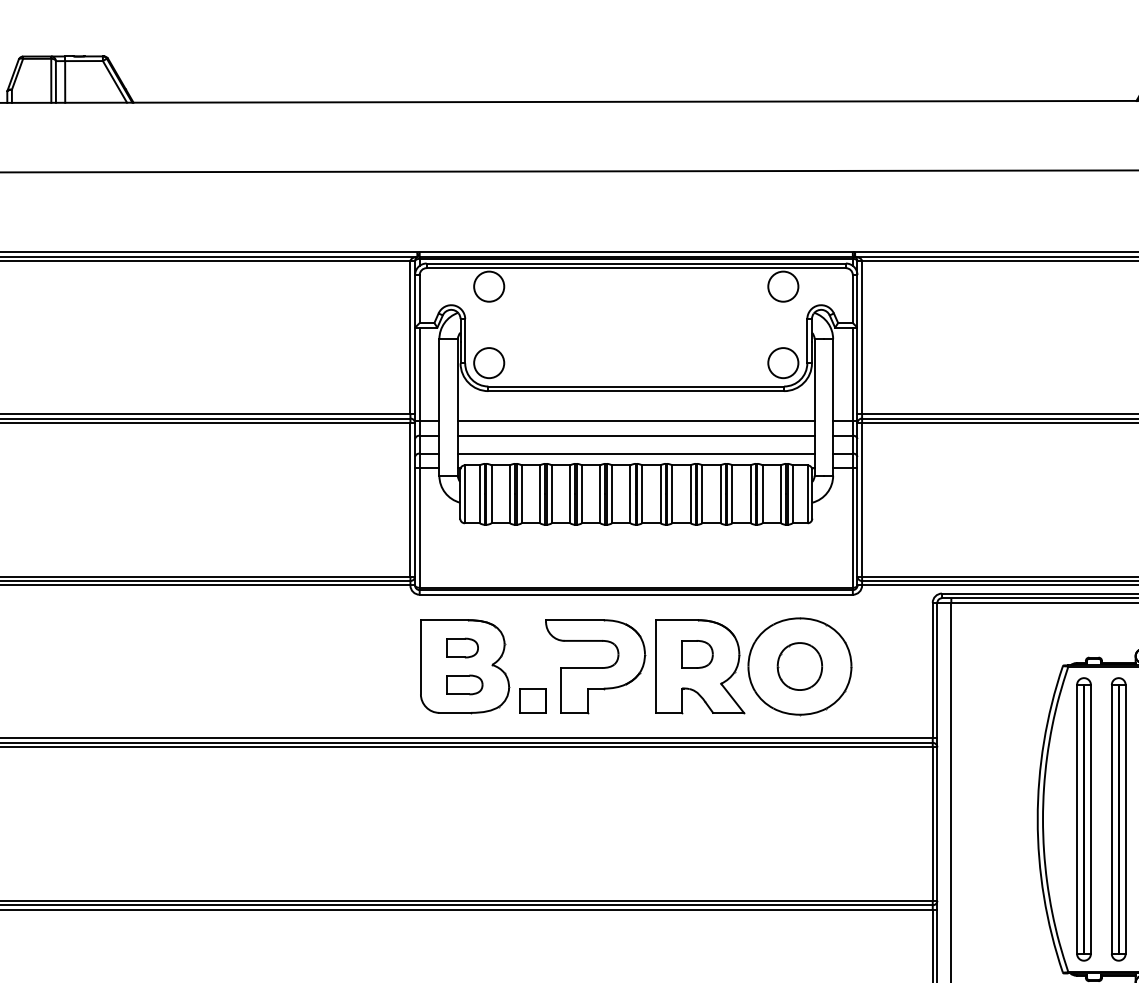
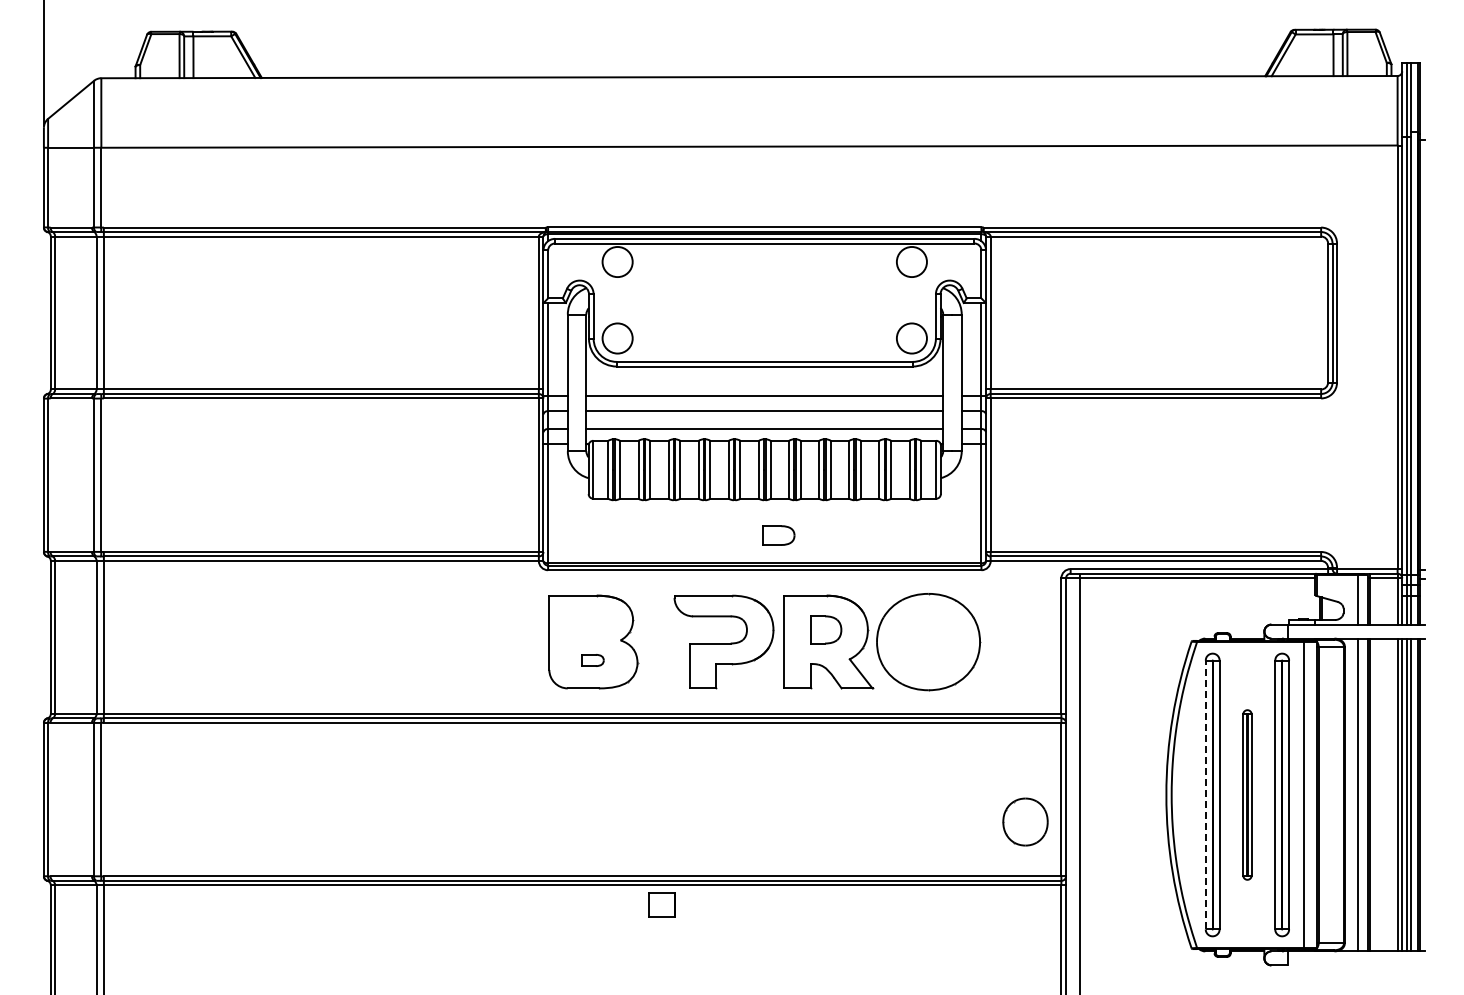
part: (462, 647) -> (778, 535), moved
part: (799, 665) -> (1025, 821), moved
part: (464, 684) -> (592, 660), size x0.6
part: (533, 699) -> (661, 904), moved
line: (1076, 818) -> (1205, 794), solid -> dashed
part: (1118, 818) -> (1247, 794), size x0.6

